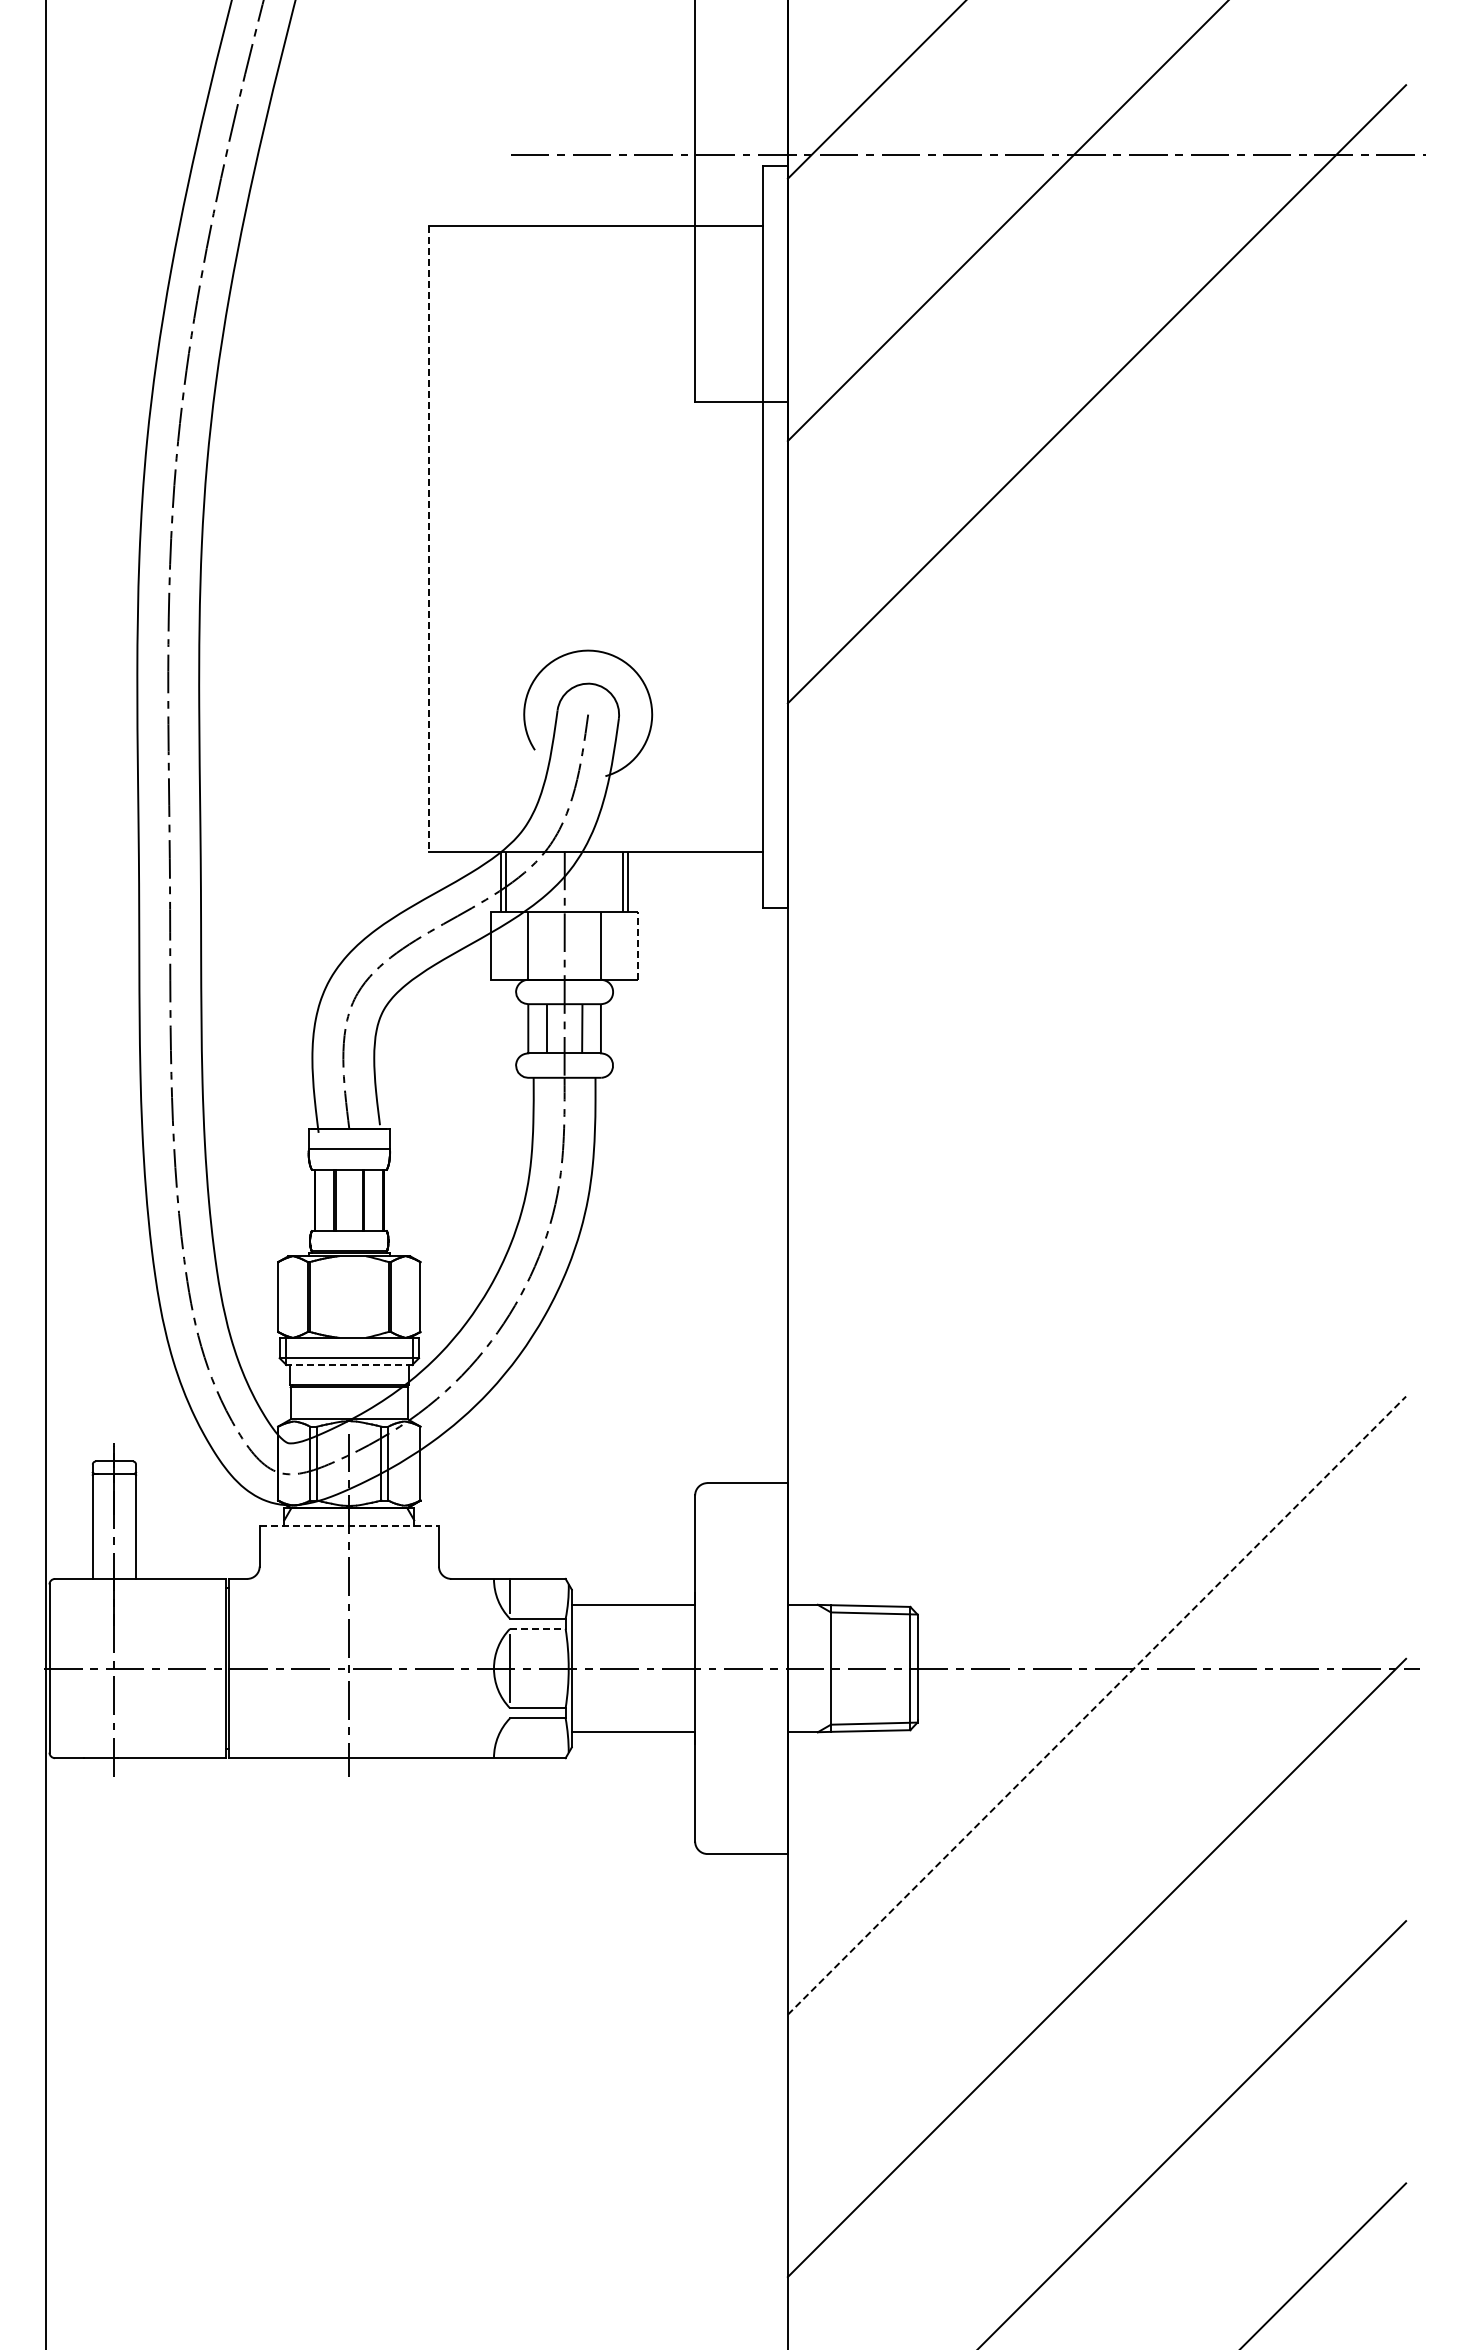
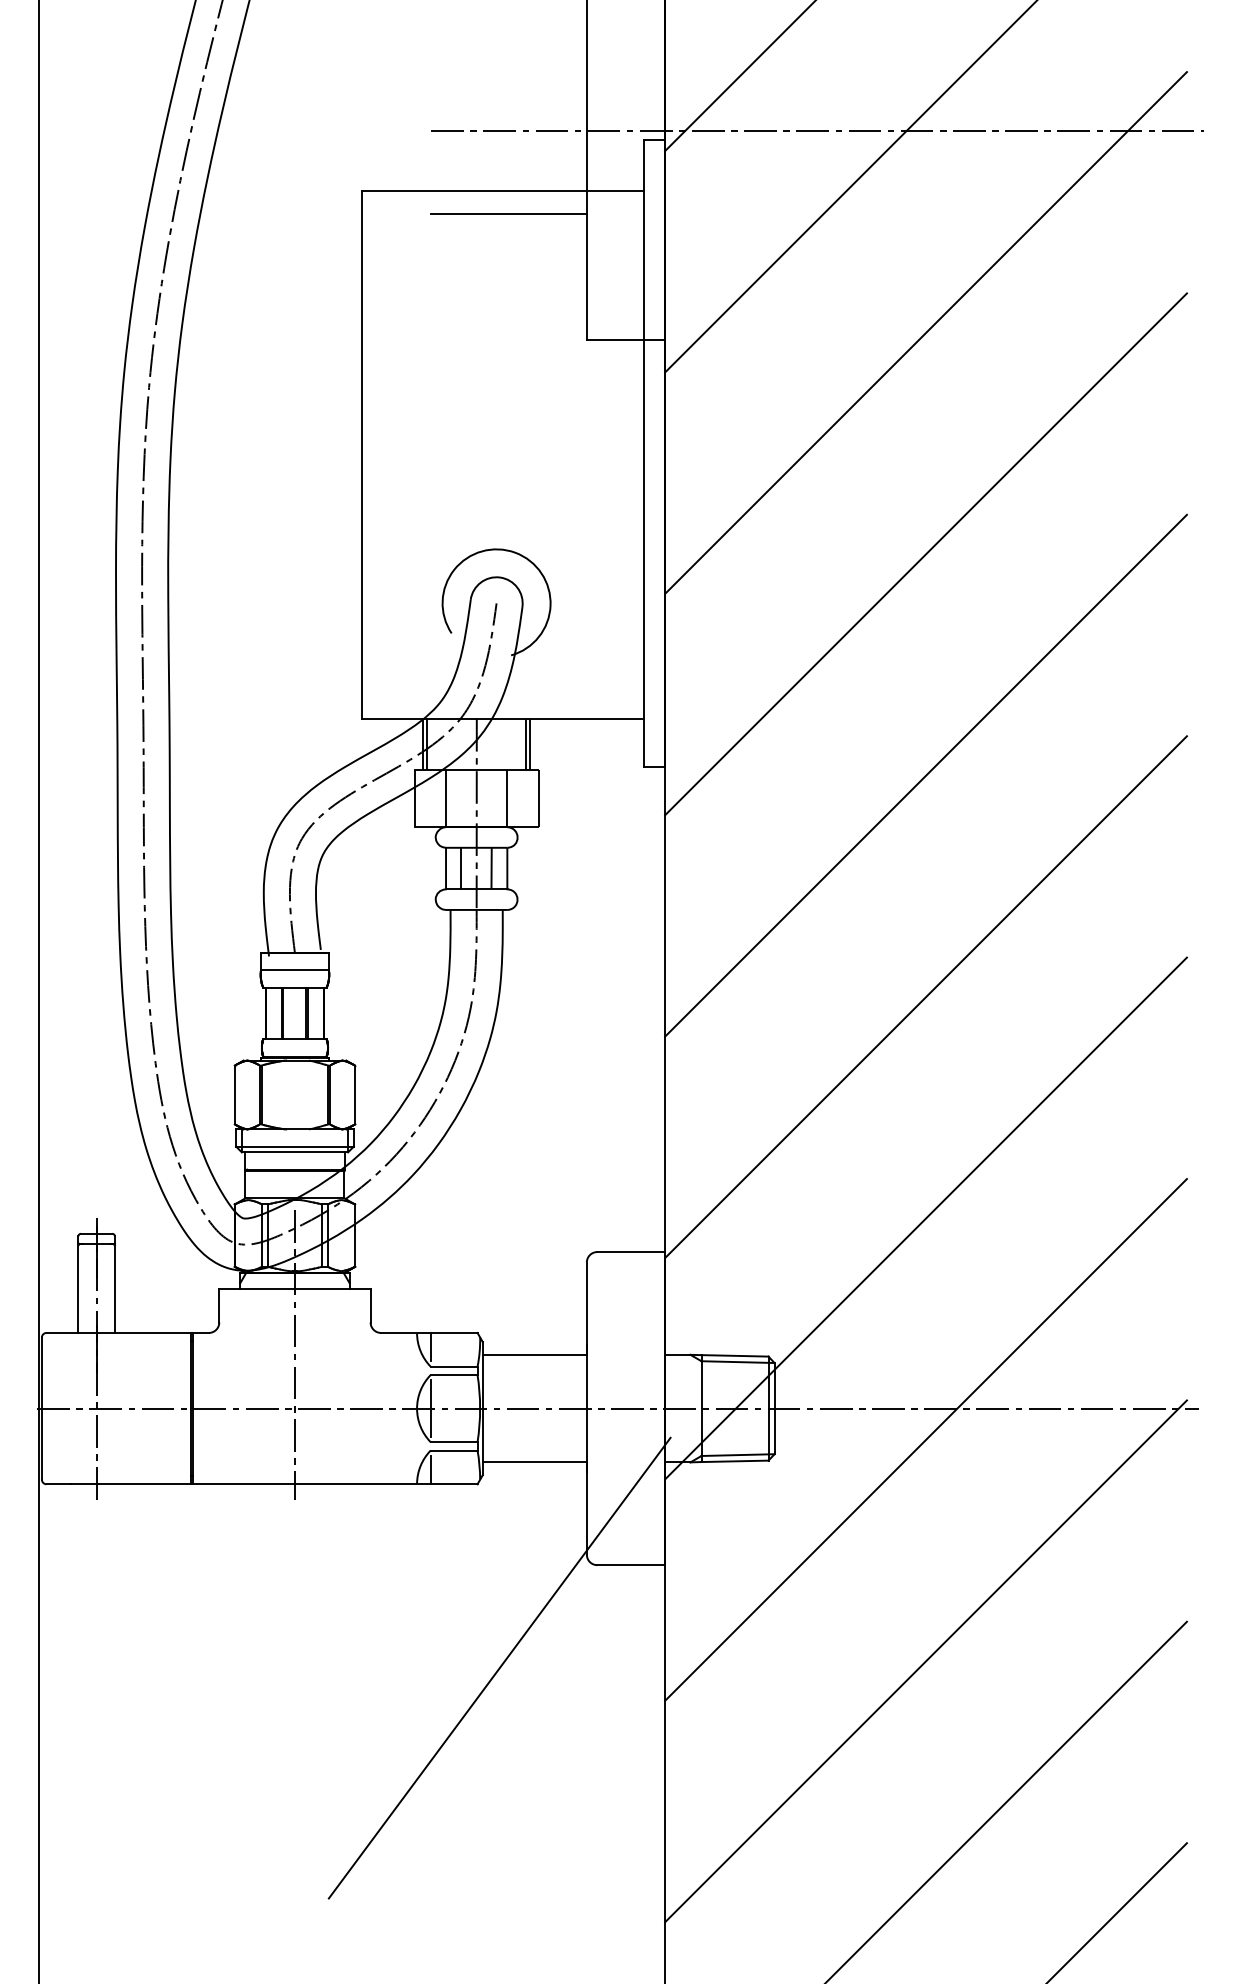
line: (602, 253) -> (508, 214), added
line: (429, 538) -> (362, 454), dashed -> solid
line: (1096, 656) -> (925, 554), added
line: (1096, 918) -> (925, 775), added
line: (638, 946) -> (539, 799), dashed -> solid
line: (1096, 1181) -> (925, 997), added
line: (348, 1365) -> (294, 1152), dashed -> solid
line: (1096, 1443) -> (925, 1218), added
line: (349, 1526) -> (295, 1288), dashed -> solid
line: (537, 1628) -> (453, 1374), dashed -> solid
line: (1097, 1705) -> (926, 1439), dashed -> solid
line: (510, 1741) -> (430, 1470), added
line: (591, 1975) -> (499, 1667), added

